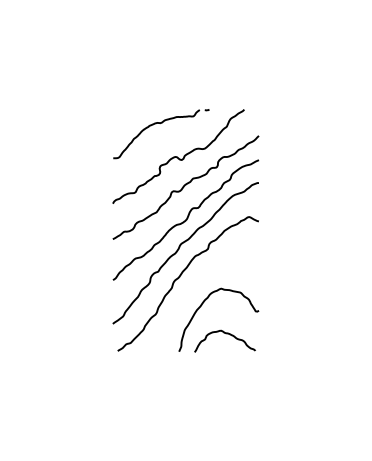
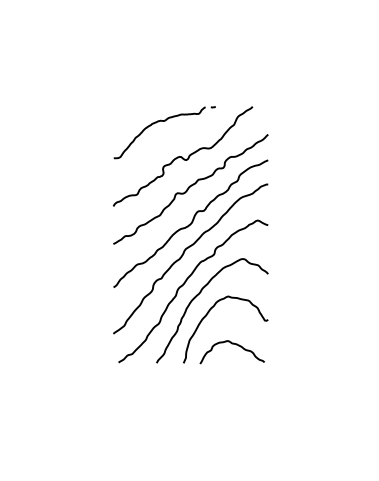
curve: (193, 287) -> (198, 295), added

